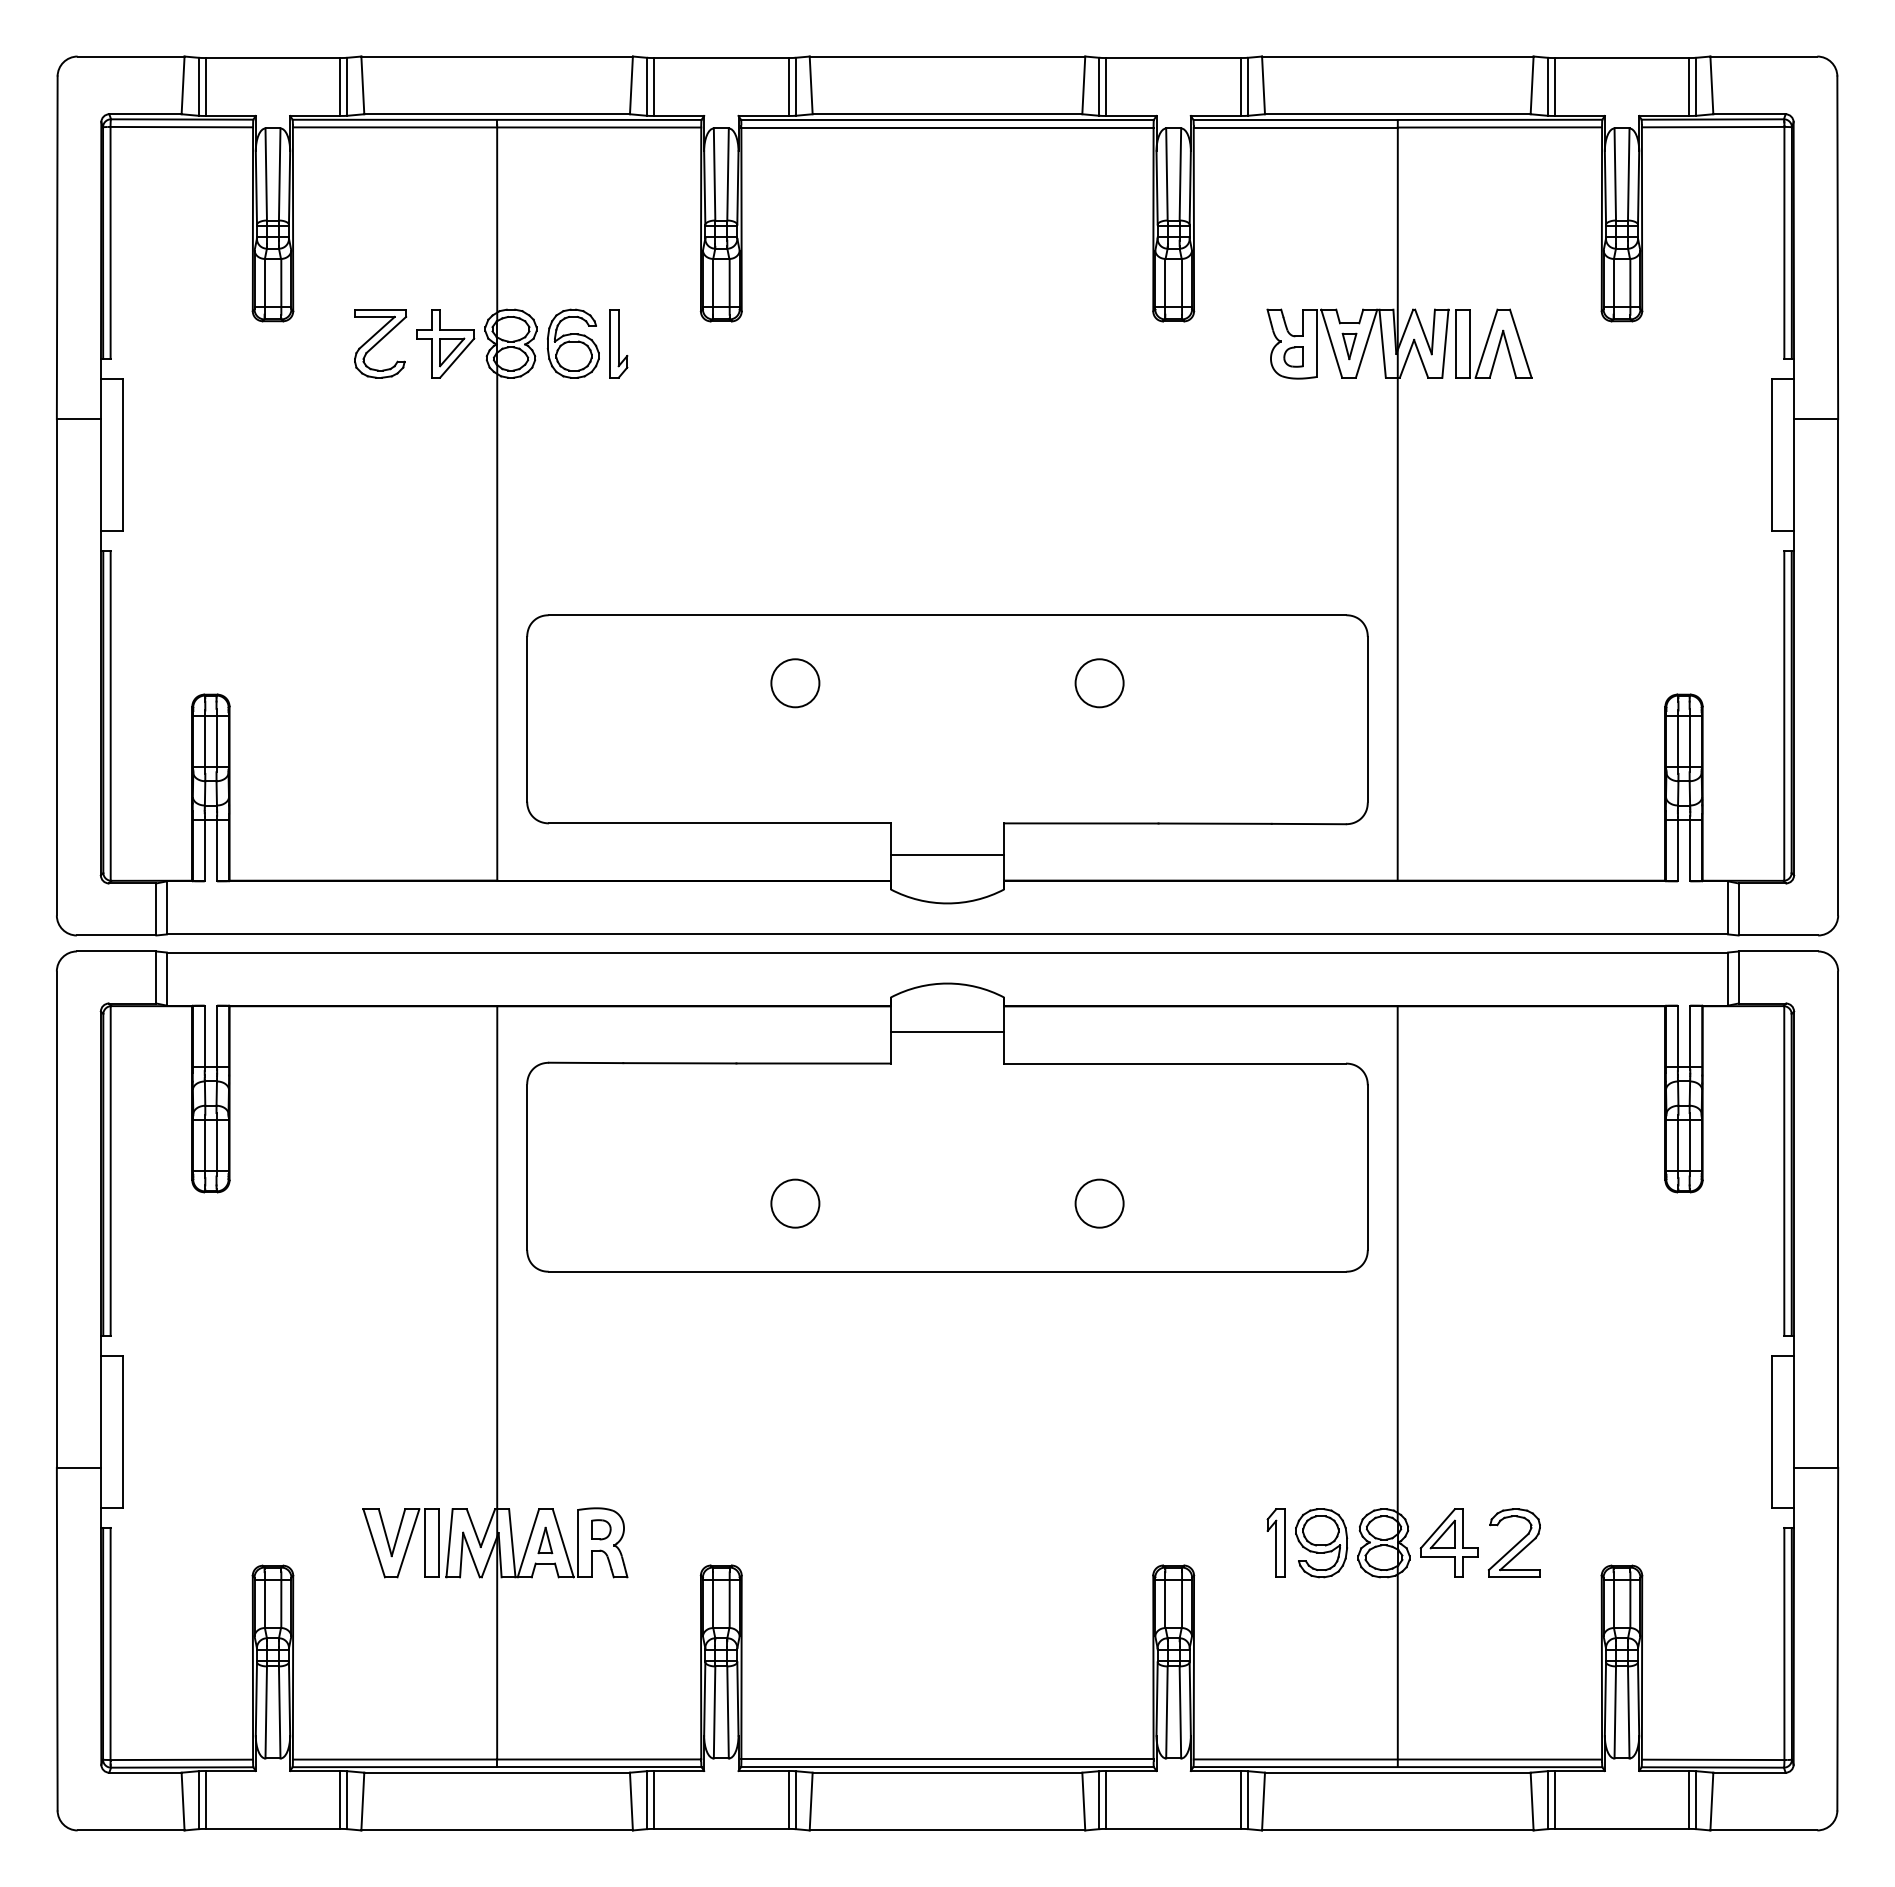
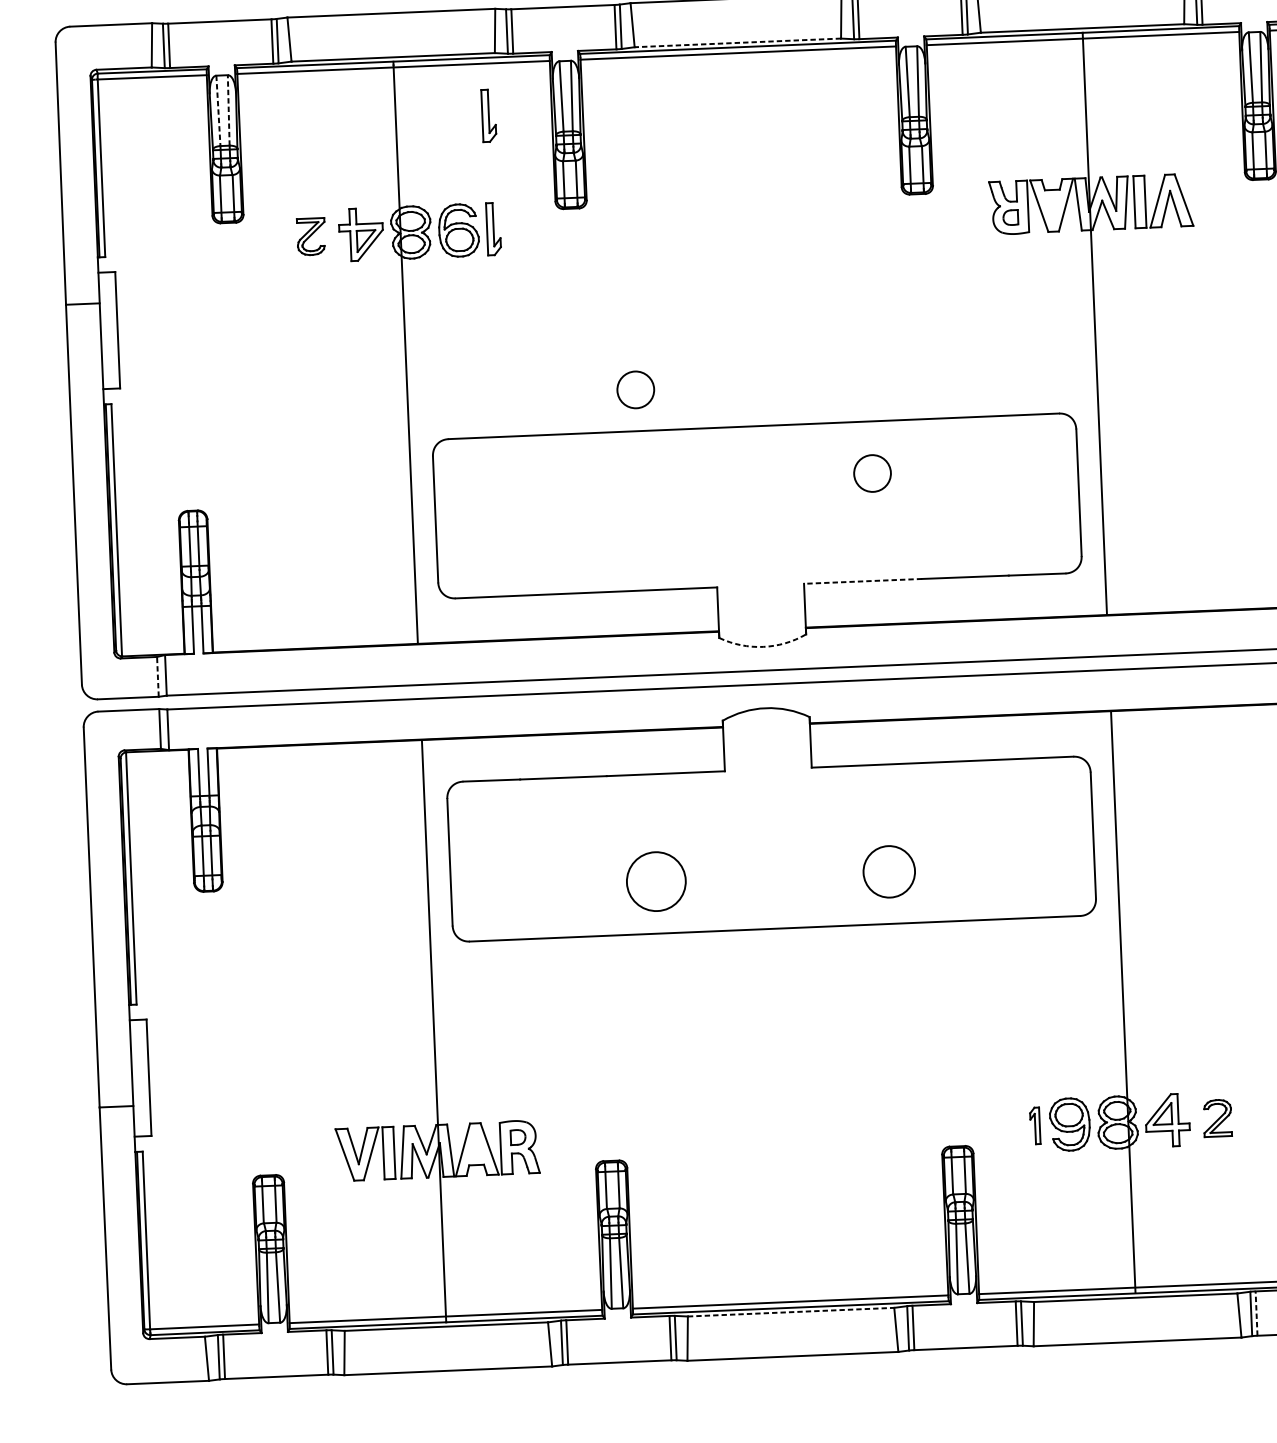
line: (947, 114) -> (737, 43), solid -> dashed
line: (279, 174) -> (228, 110), solid -> dashed
line: (266, 175) -> (218, 111), solid -> dashed
part: (618, 195) -> (488, 115), added
part: (380, 343) -> (311, 236), size x0.7
part: (1349, 346) -> (1052, 207), removed
circle: (795, 683) -> (635, 390), moved
line: (1080, 823) -> (862, 581), solid -> dashed
line: (947, 855) -> (761, 610), removed
arc: (947, 903) -> (763, 646), solid -> dashed
line: (156, 908) -> (157, 676), solid -> dashed
line: (947, 1031) -> (767, 744), removed
circle: (795, 1203) -> (656, 881), size x1.6
circle: (1099, 1203) -> (889, 871), size x1.4
part: (545, 1540) -> (475, 1147), removed
part: (1275, 1542) -> (1034, 1125), size x0.7
part: (1514, 1542) -> (1217, 1117), size x0.7
line: (947, 1772) -> (791, 1312), solid -> dashed
line: (1554, 1799) -> (1256, 1313), solid -> dashed

